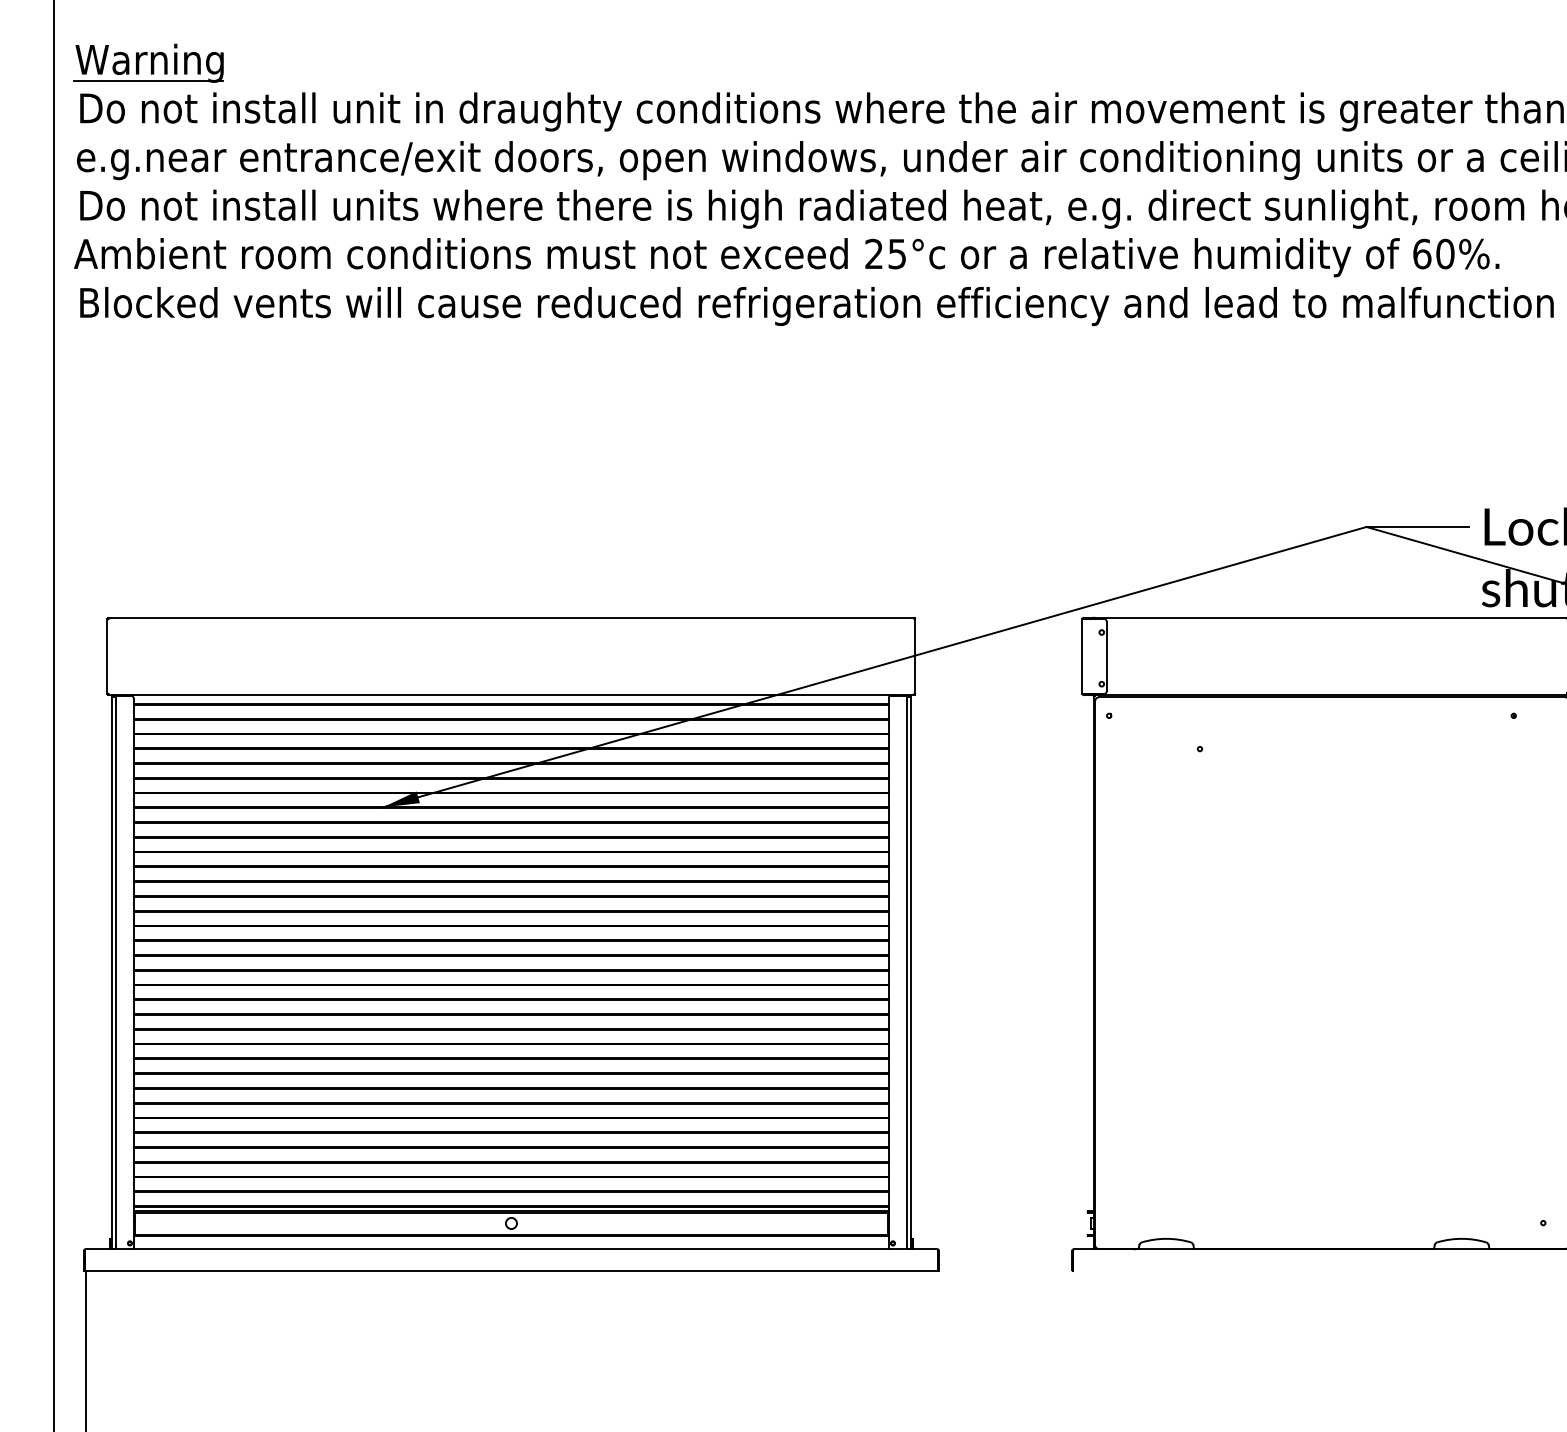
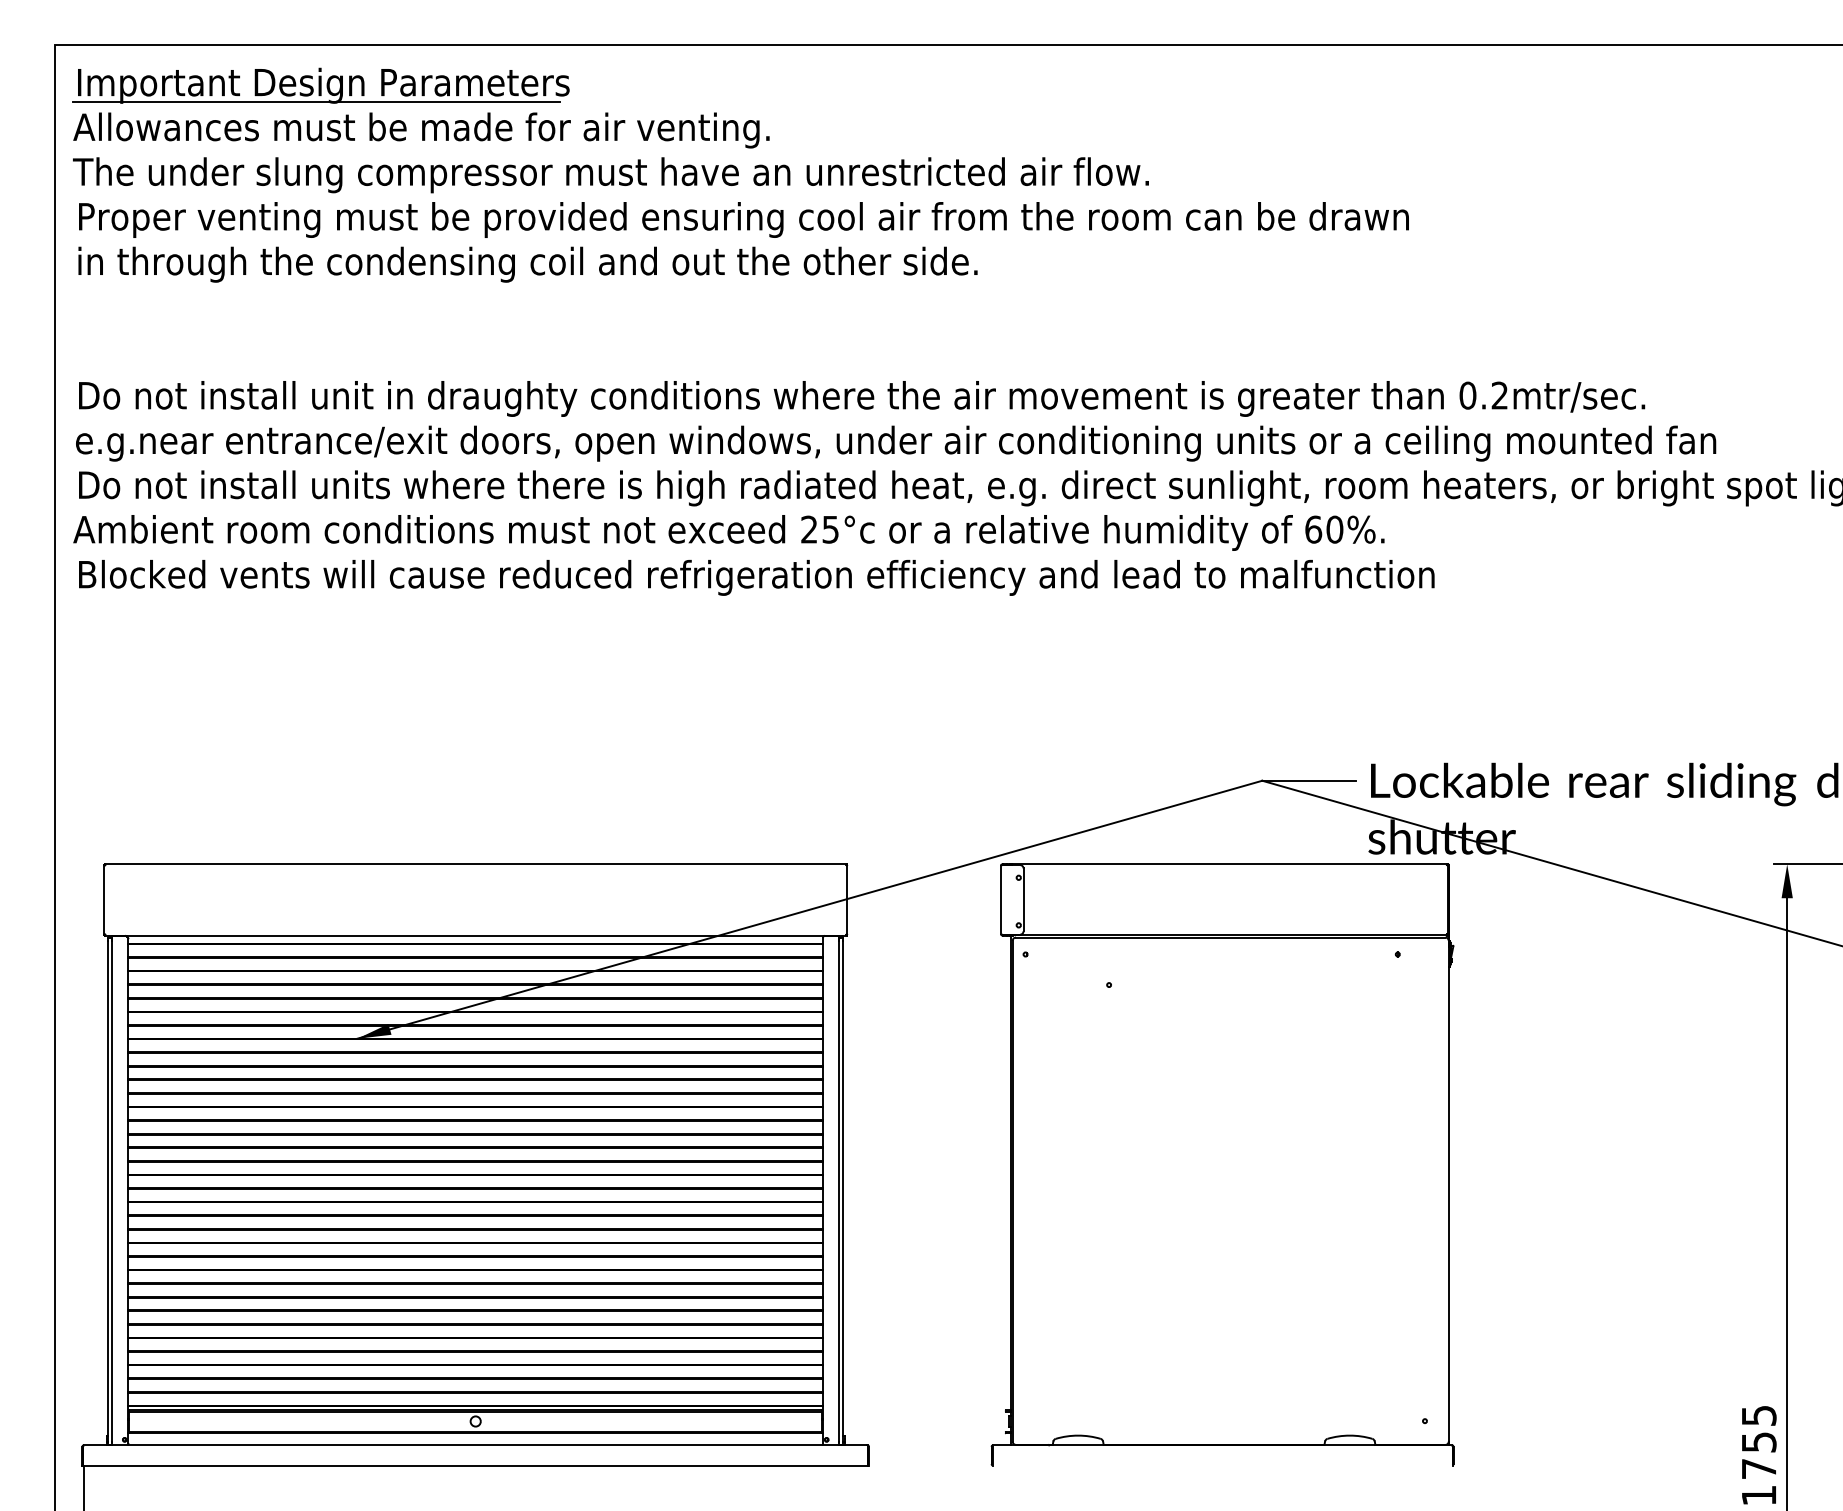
part: (148, 63) -> (141, 354), removed

